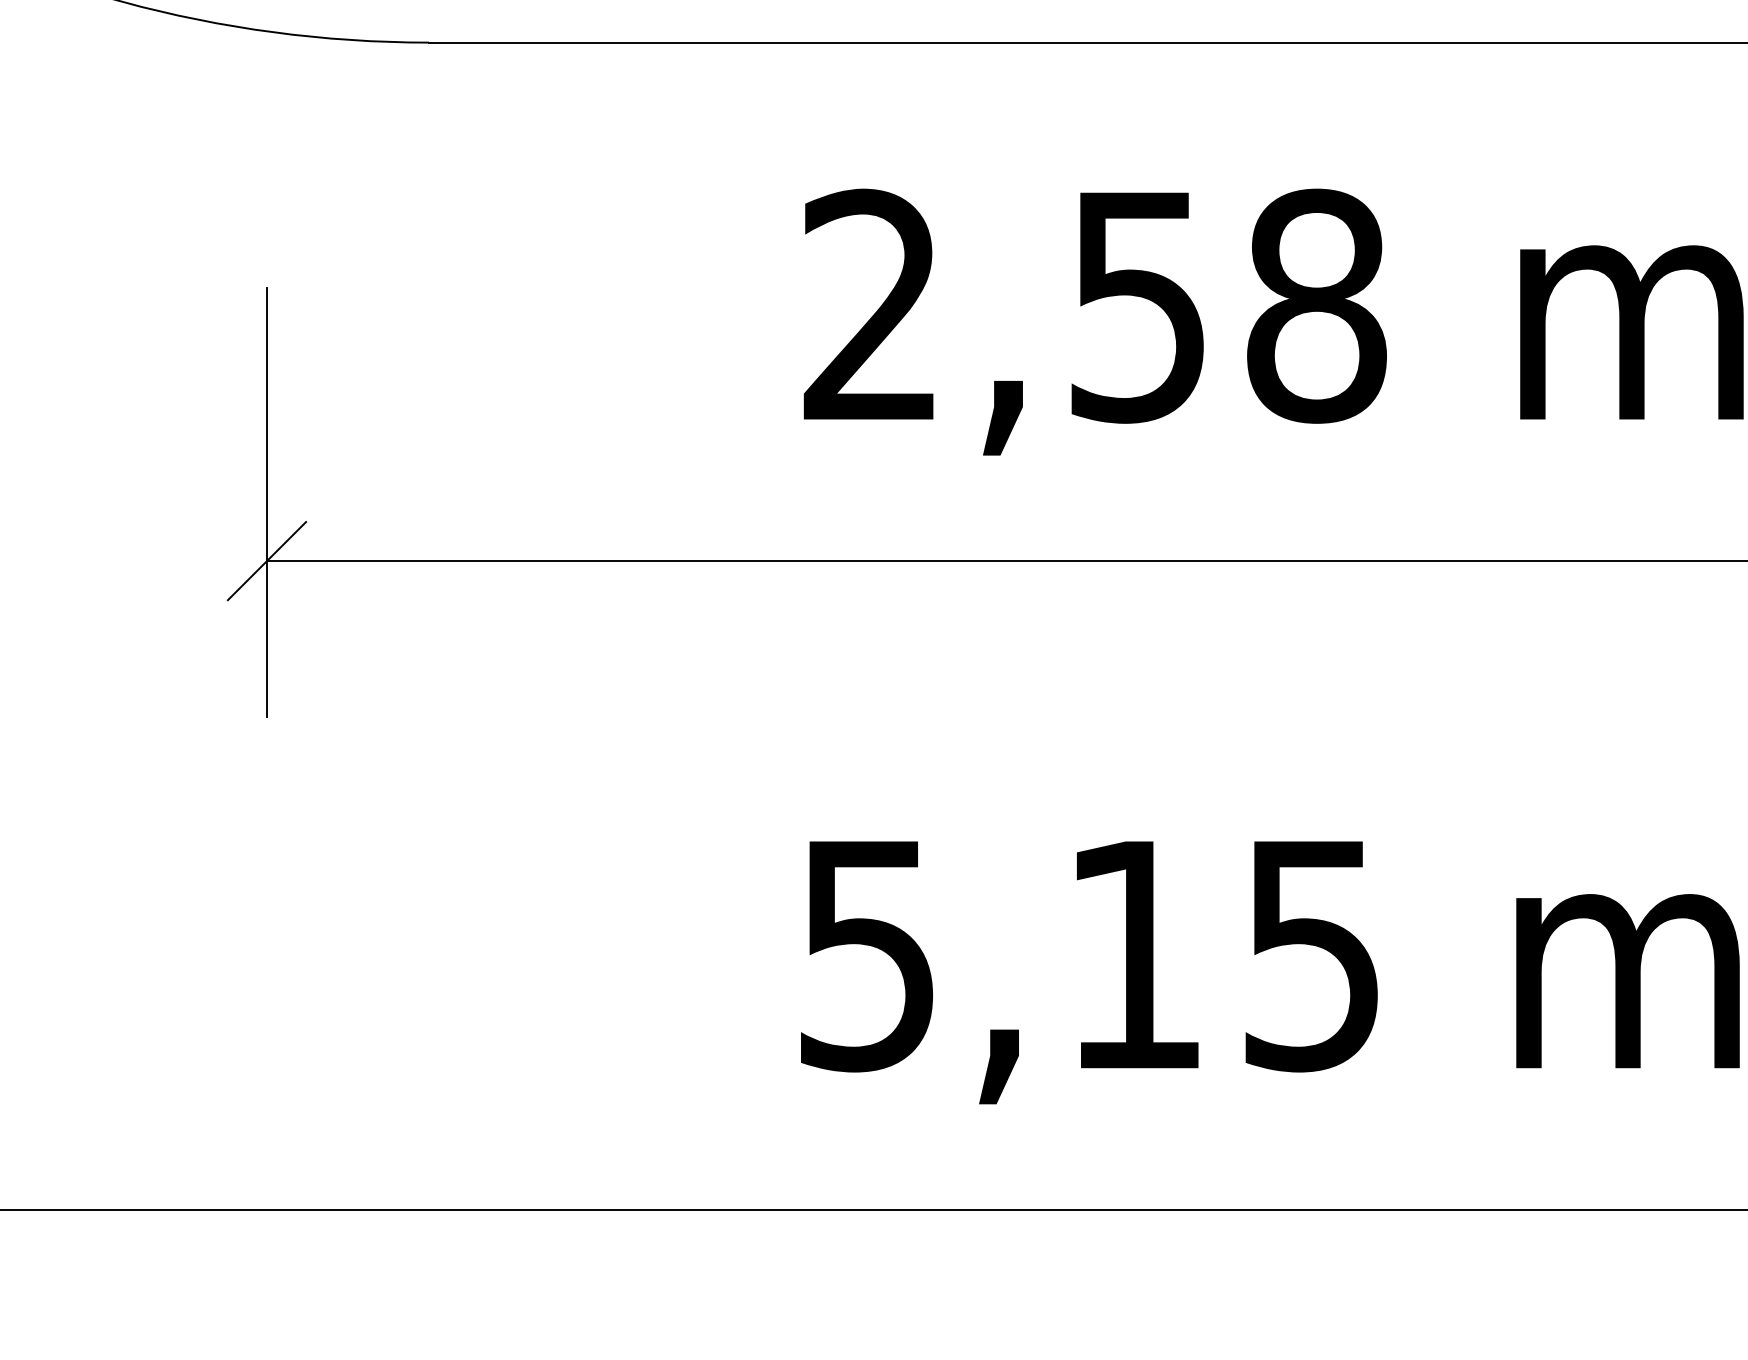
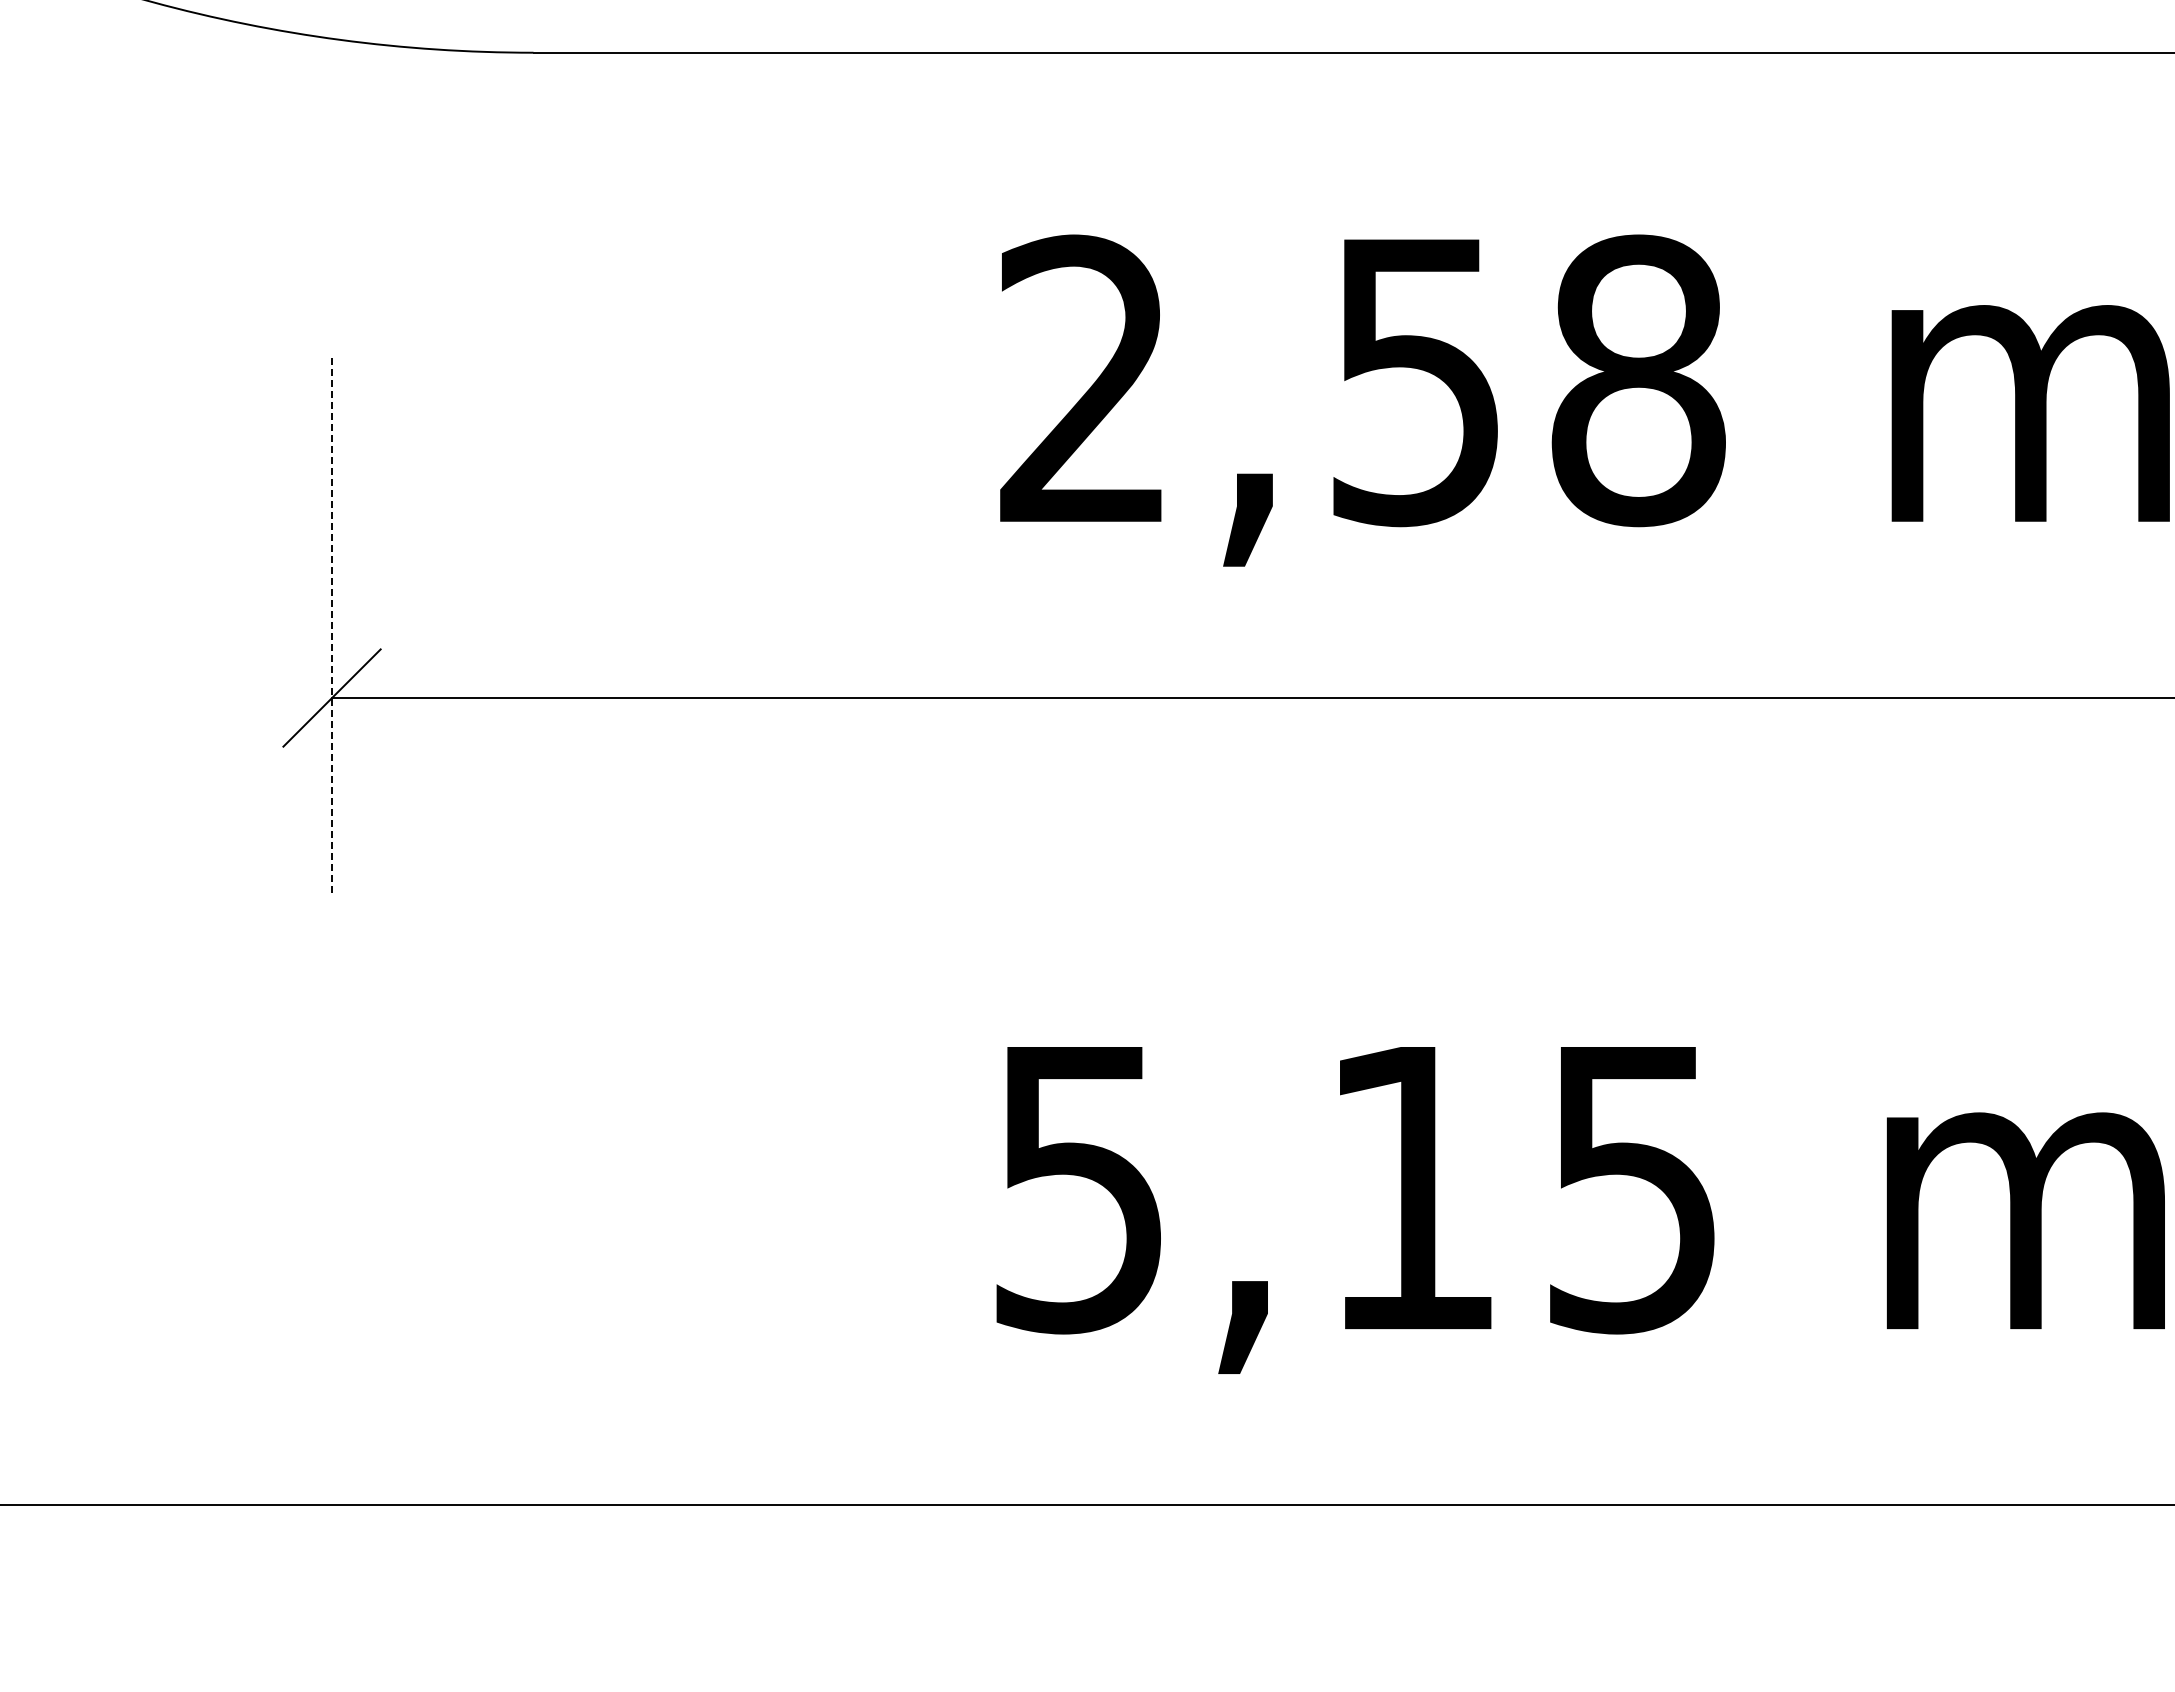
line: (267, 502) -> (332, 625), solid -> dashed

